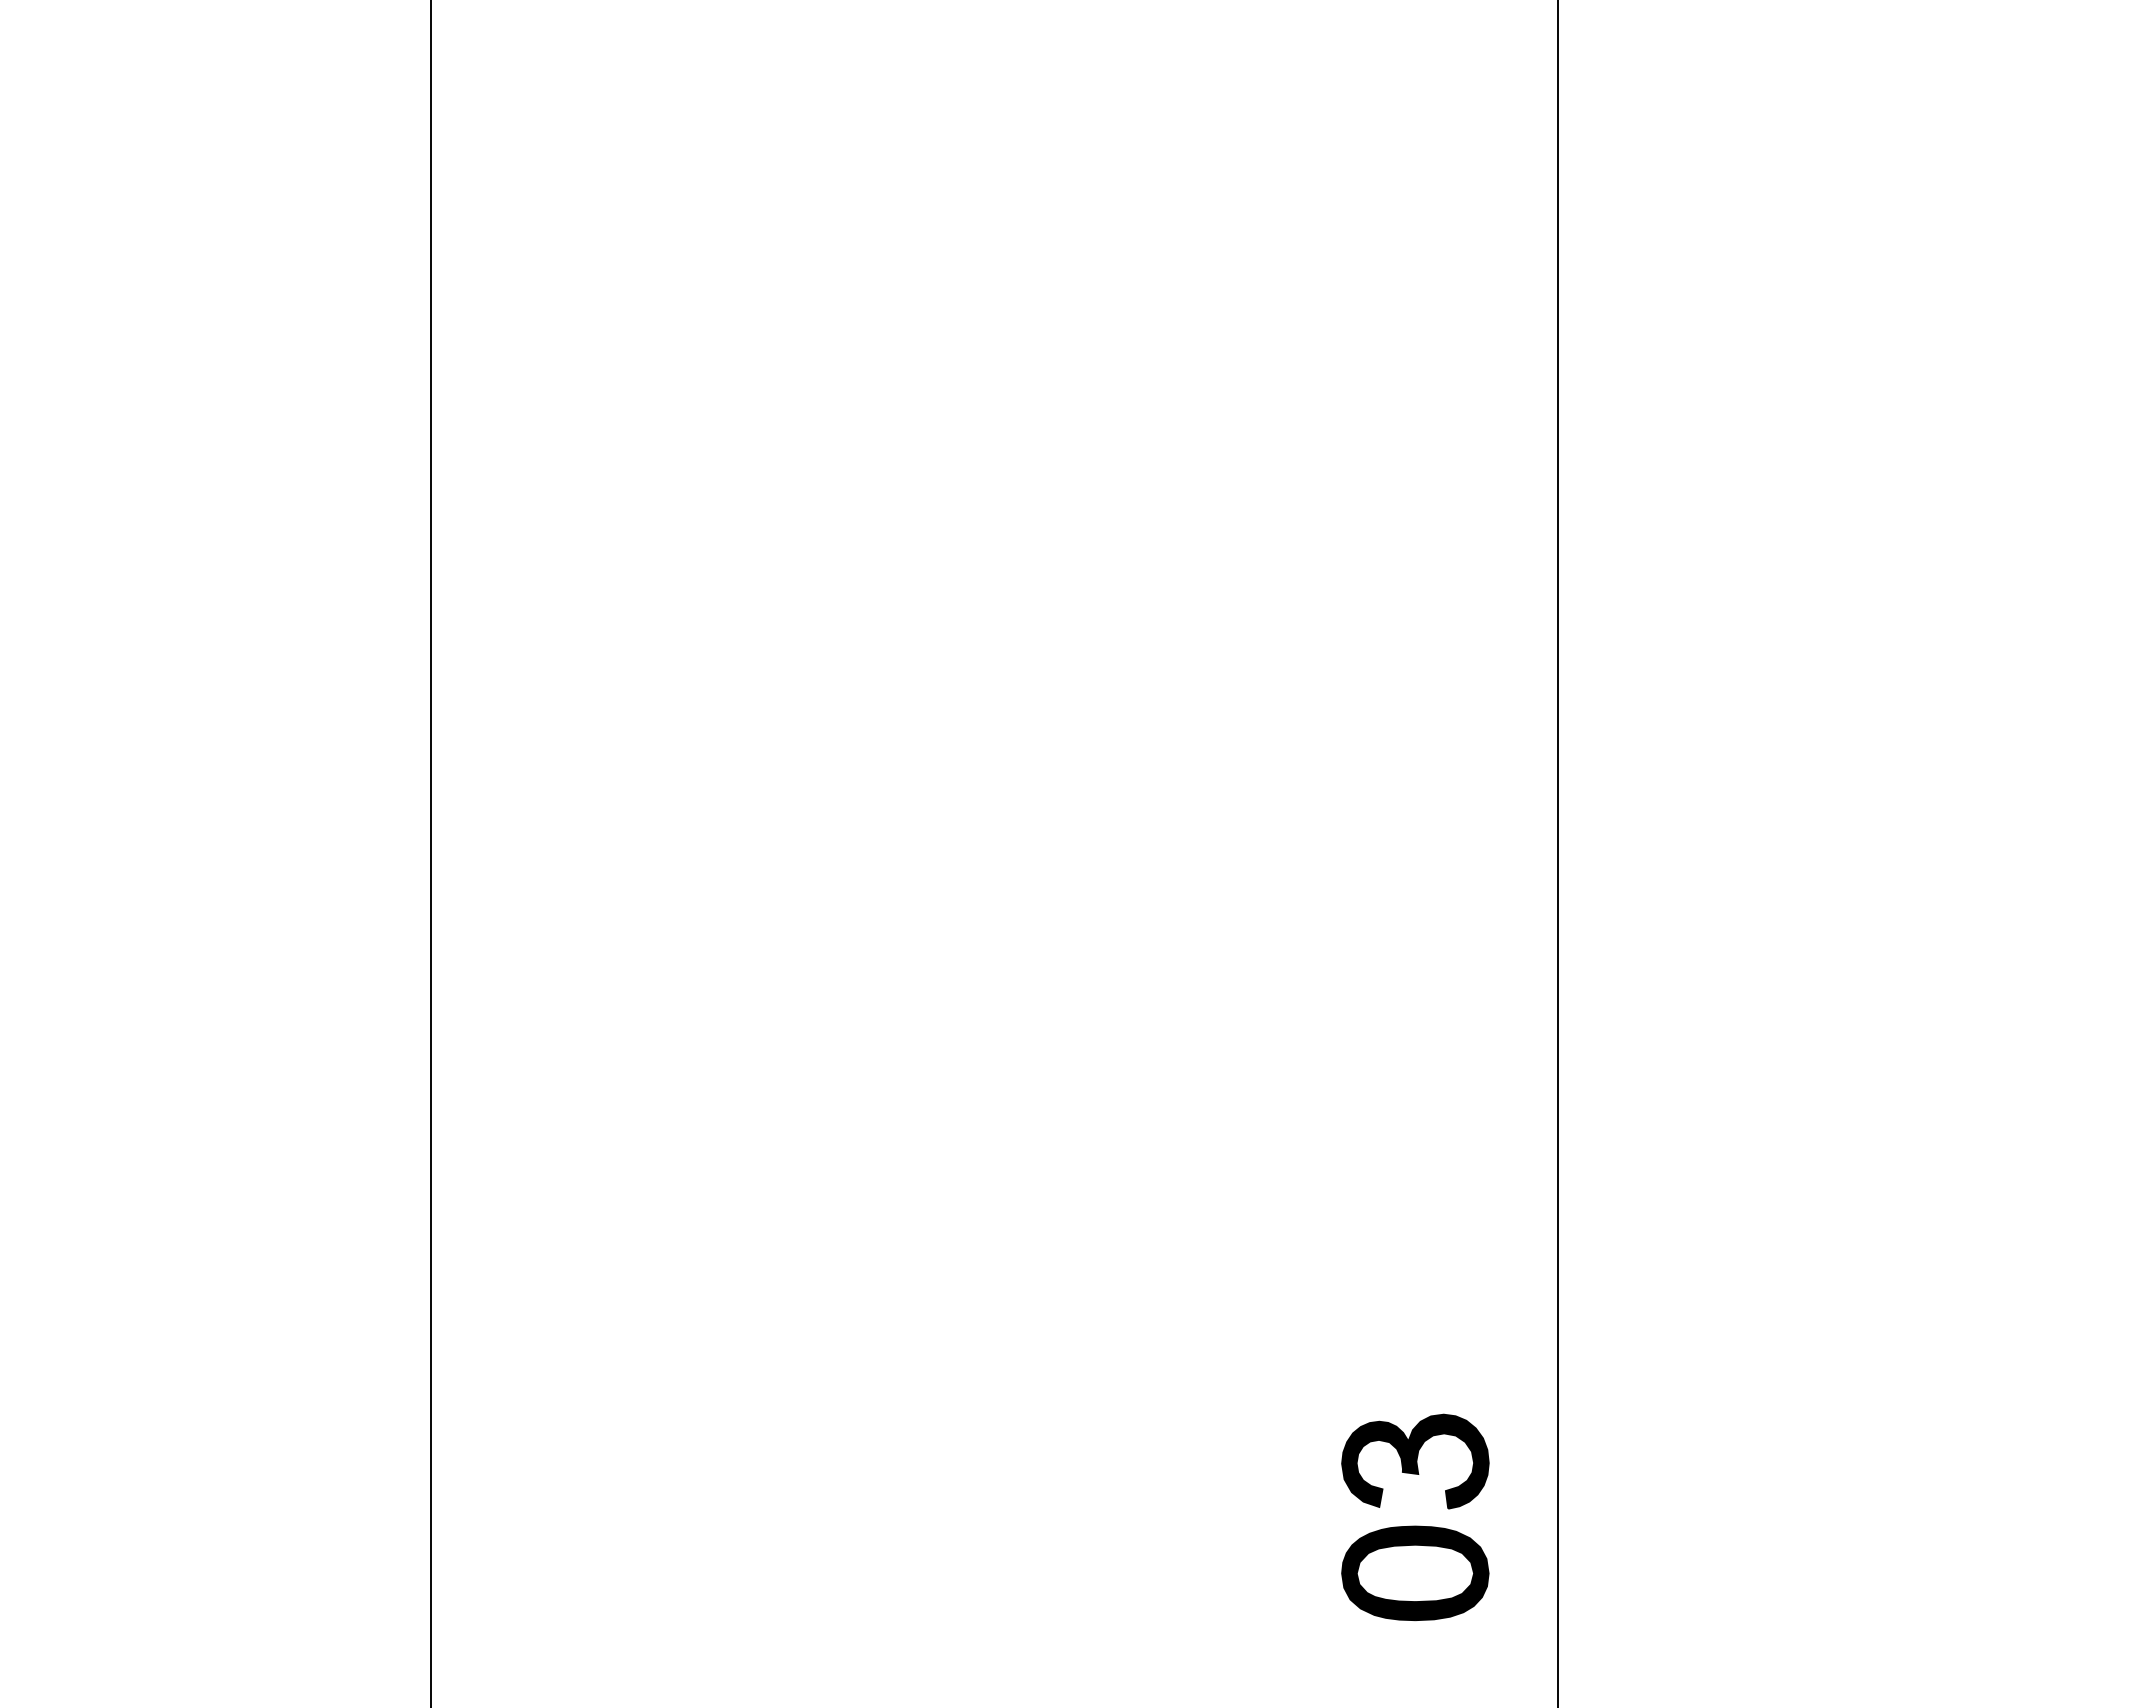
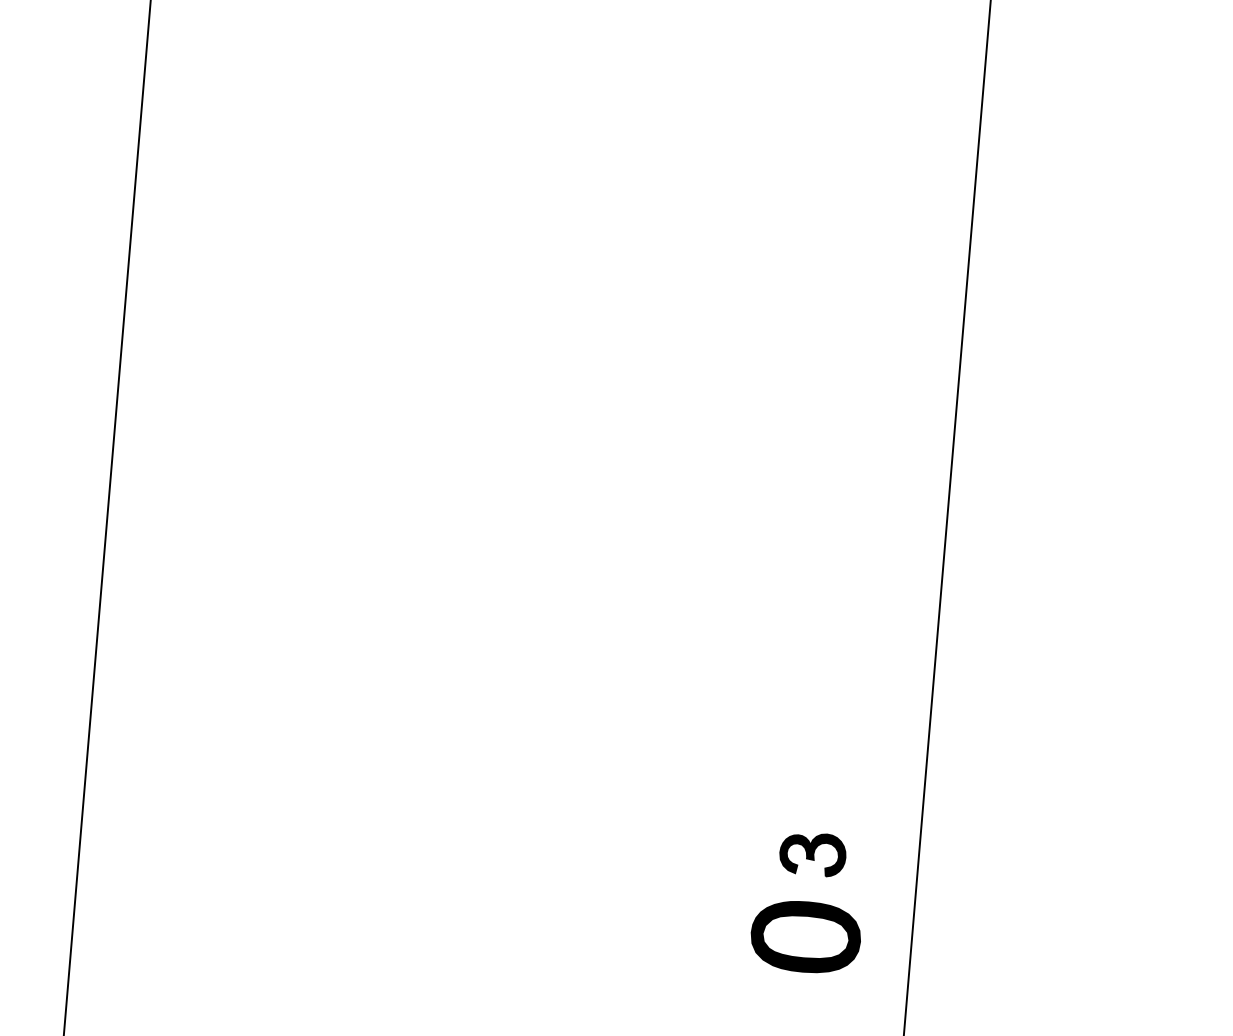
part: (1415, 1461) -> (812, 854), size x0.6

